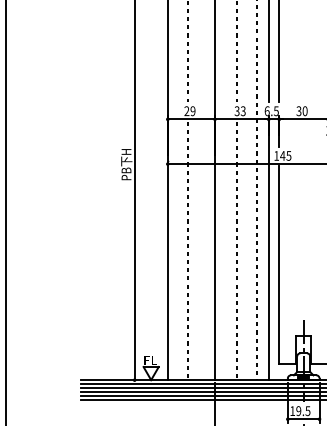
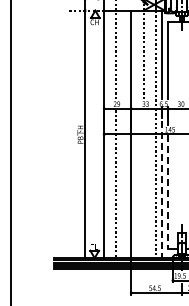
line: (236, 251) -> (143, 184), removed
line: (269, 251) -> (162, 184), solid -> dashed
line: (280, 265) -> (168, 192), solid -> dashed

